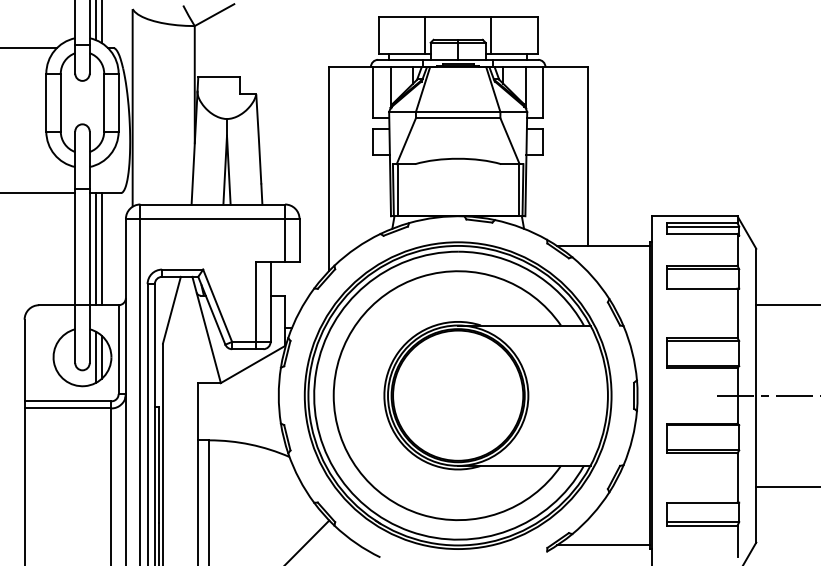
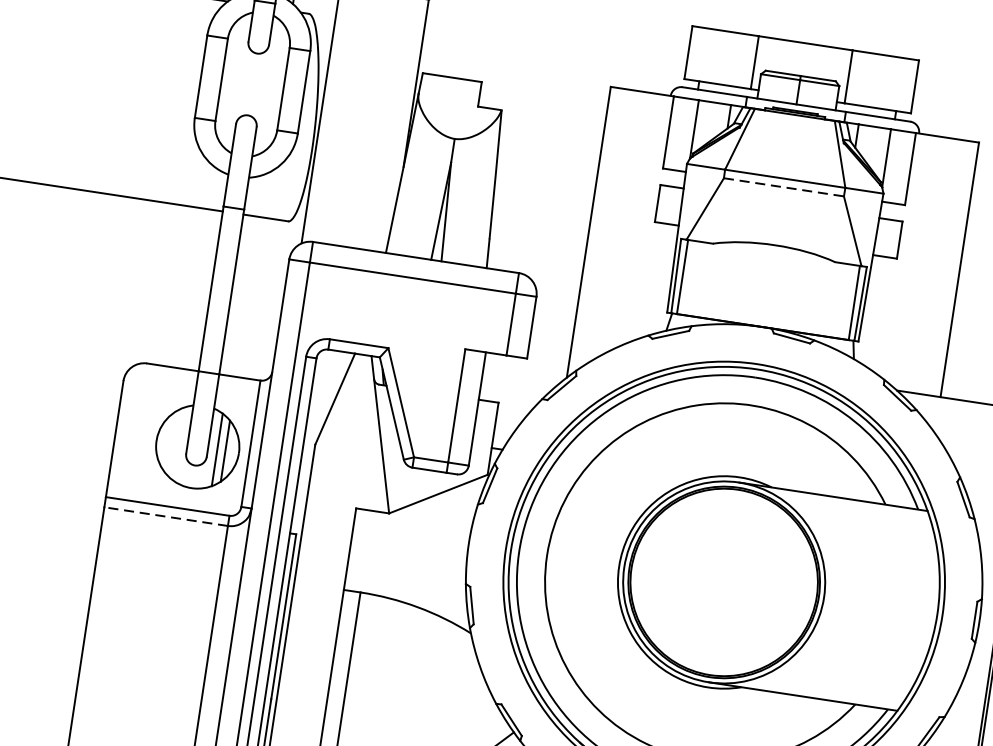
line: (458, 118) -> (784, 188), solid -> dashed
line: (96, 248) -> (241, 295), removed
line: (101, 248) -> (248, 296), removed
line: (67, 408) -> (165, 516), solid -> dashed

